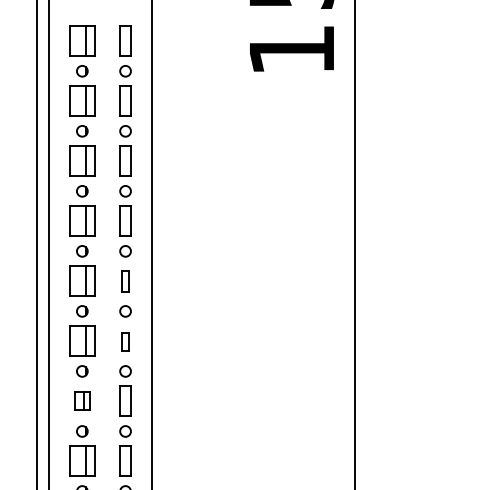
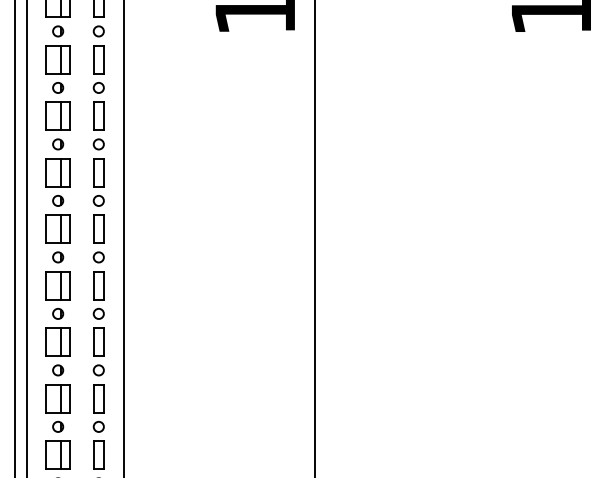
part: (125, 280) -> (98, 228), size x1.43
part: (125, 341) -> (98, 285), size x1.67
part: (81, 400) -> (57, 341), size x1.67

